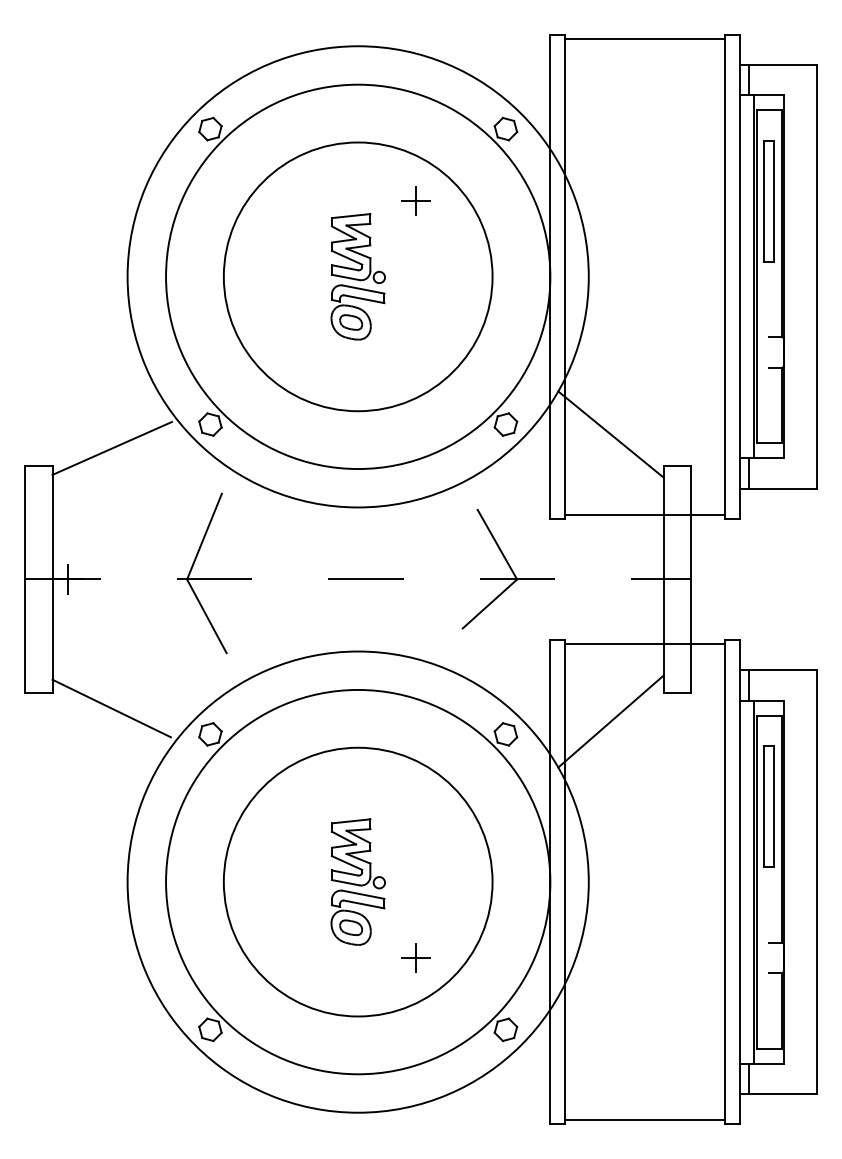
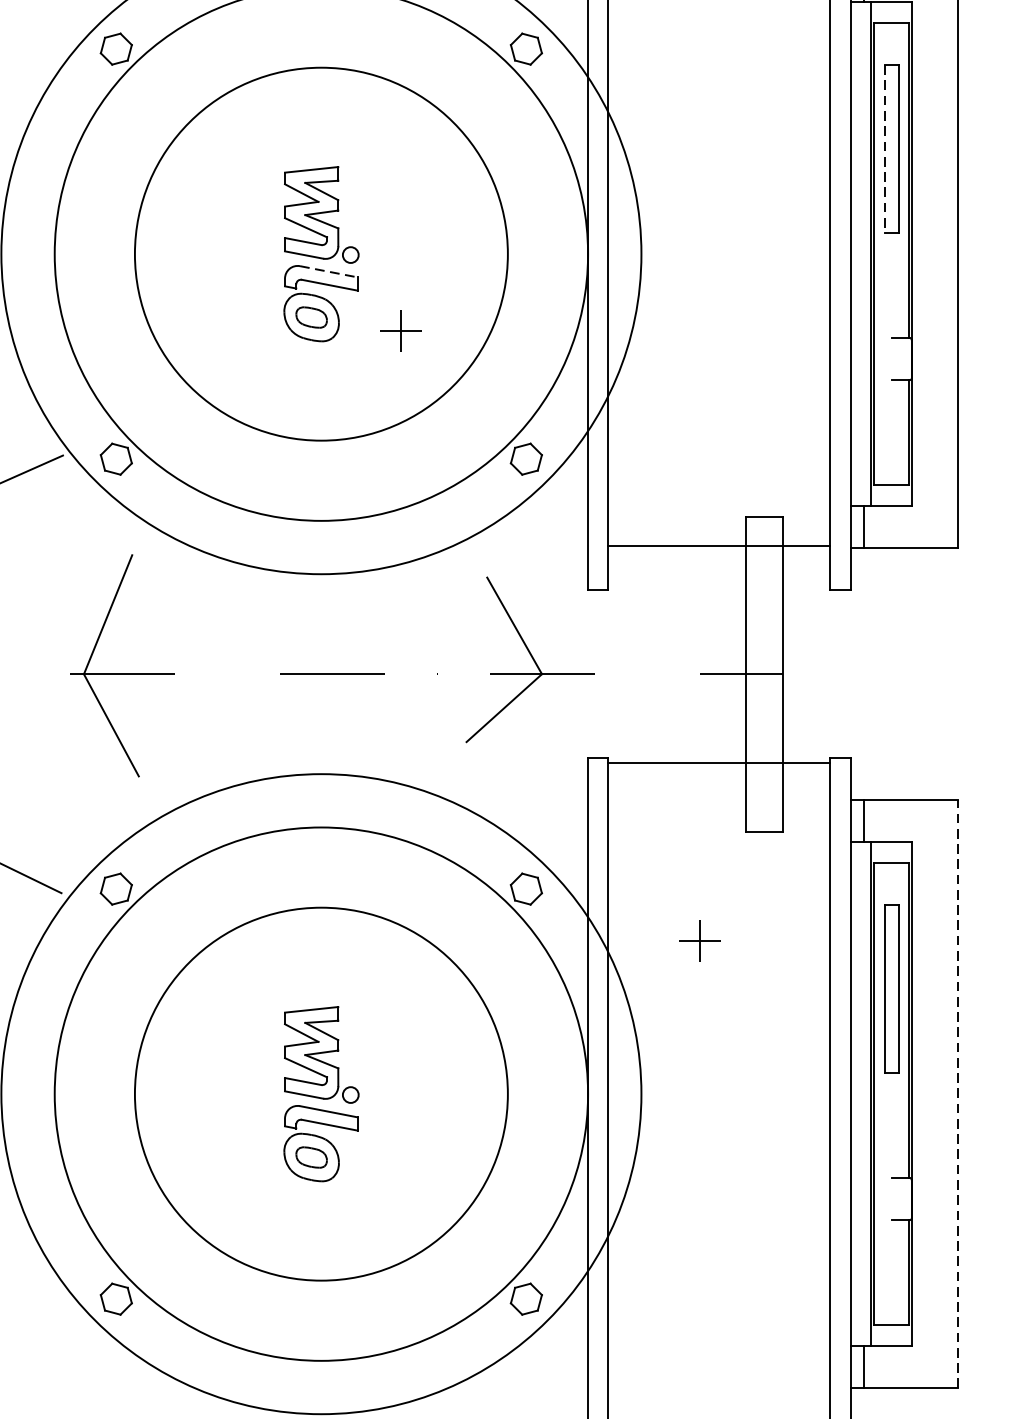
part: (415, 200) -> (400, 330), moved
line: (764, 201) -> (885, 149), solid -> dashed
line: (364, 289) -> (330, 271), solid -> dashed
line: (610, 434) -> (671, 472), removed
line: (644, 515) -> (718, 546), moved
line: (610, 721) -> (671, 871), removed
line: (816, 882) -> (957, 1094), solid -> dashed
part: (415, 957) -> (699, 940), moved

